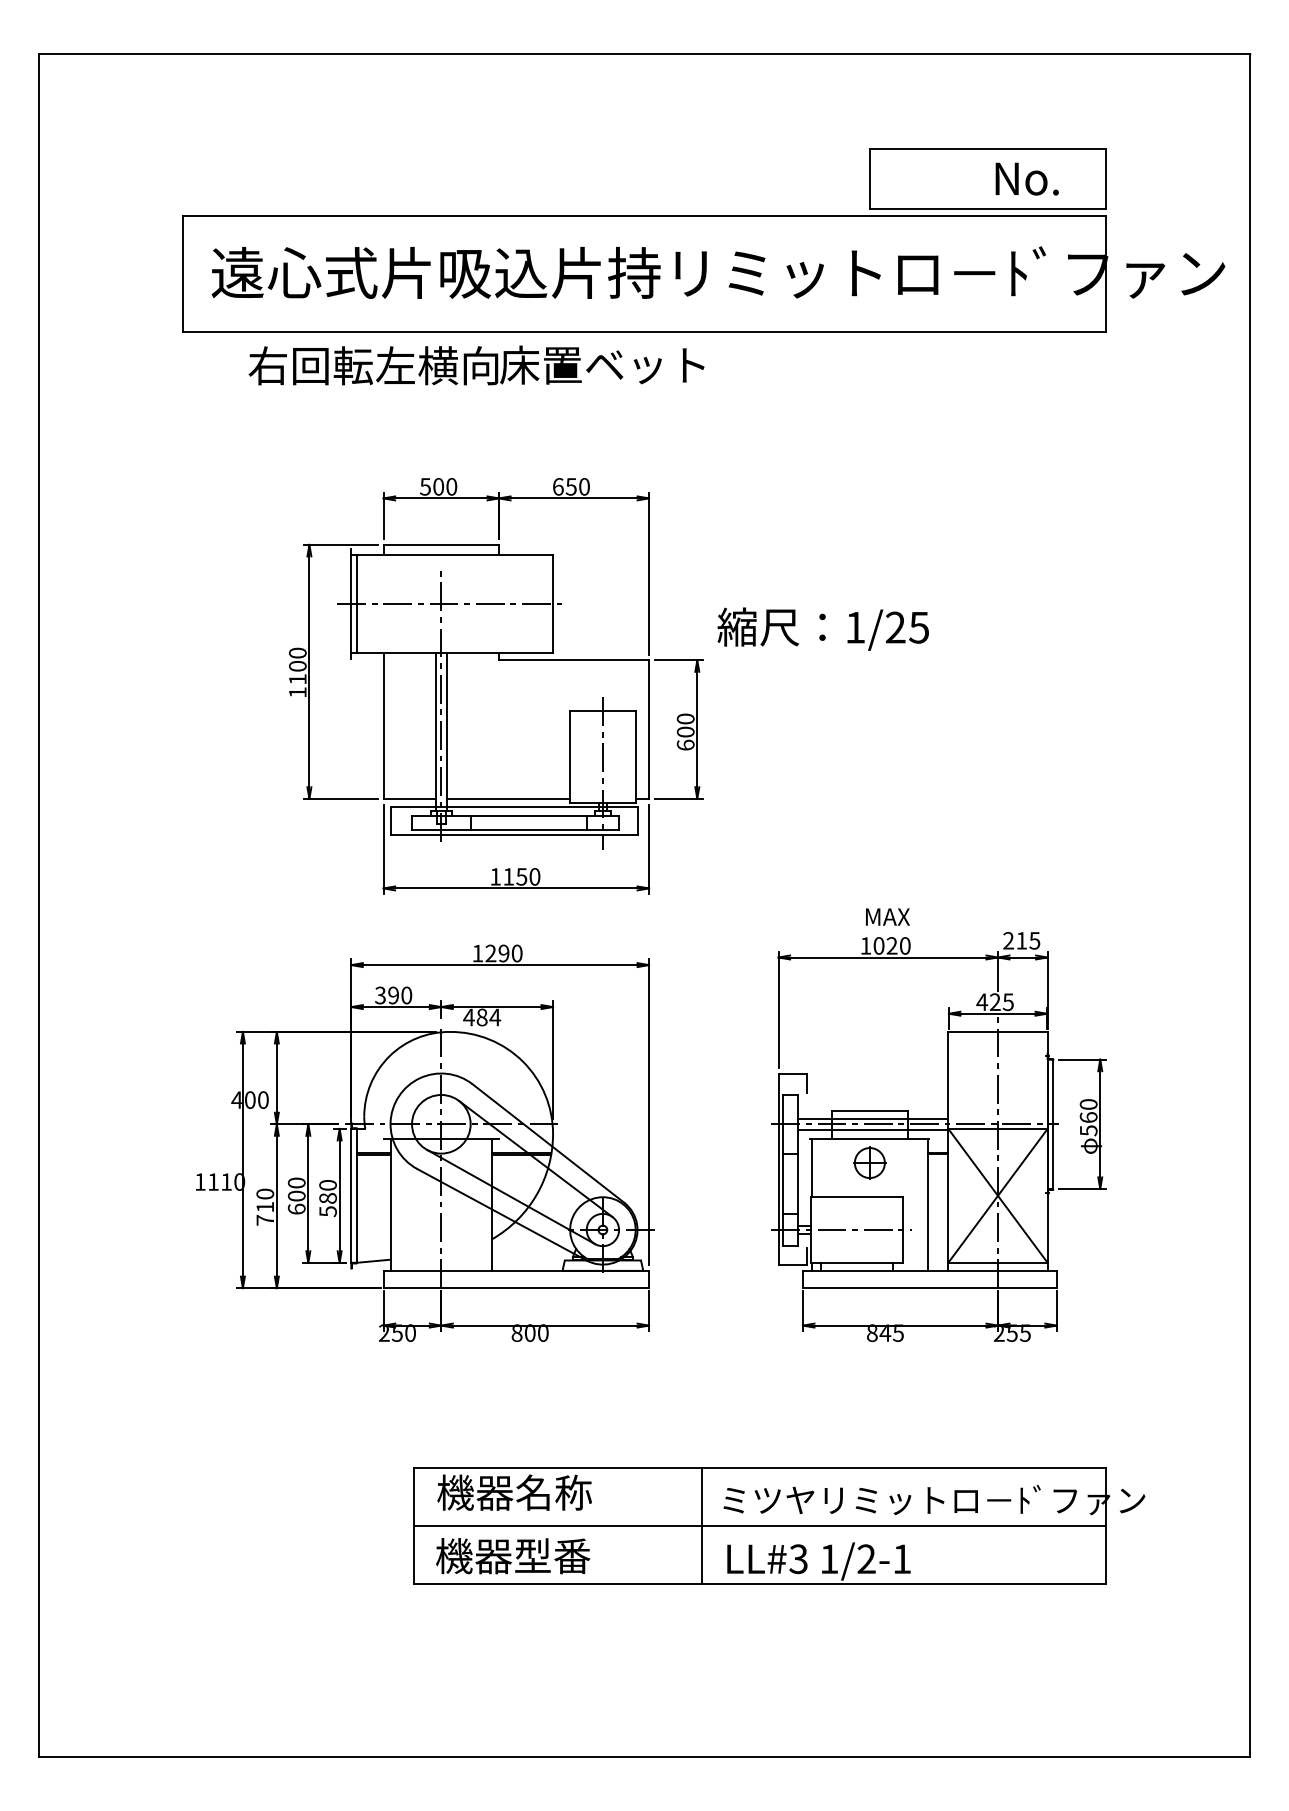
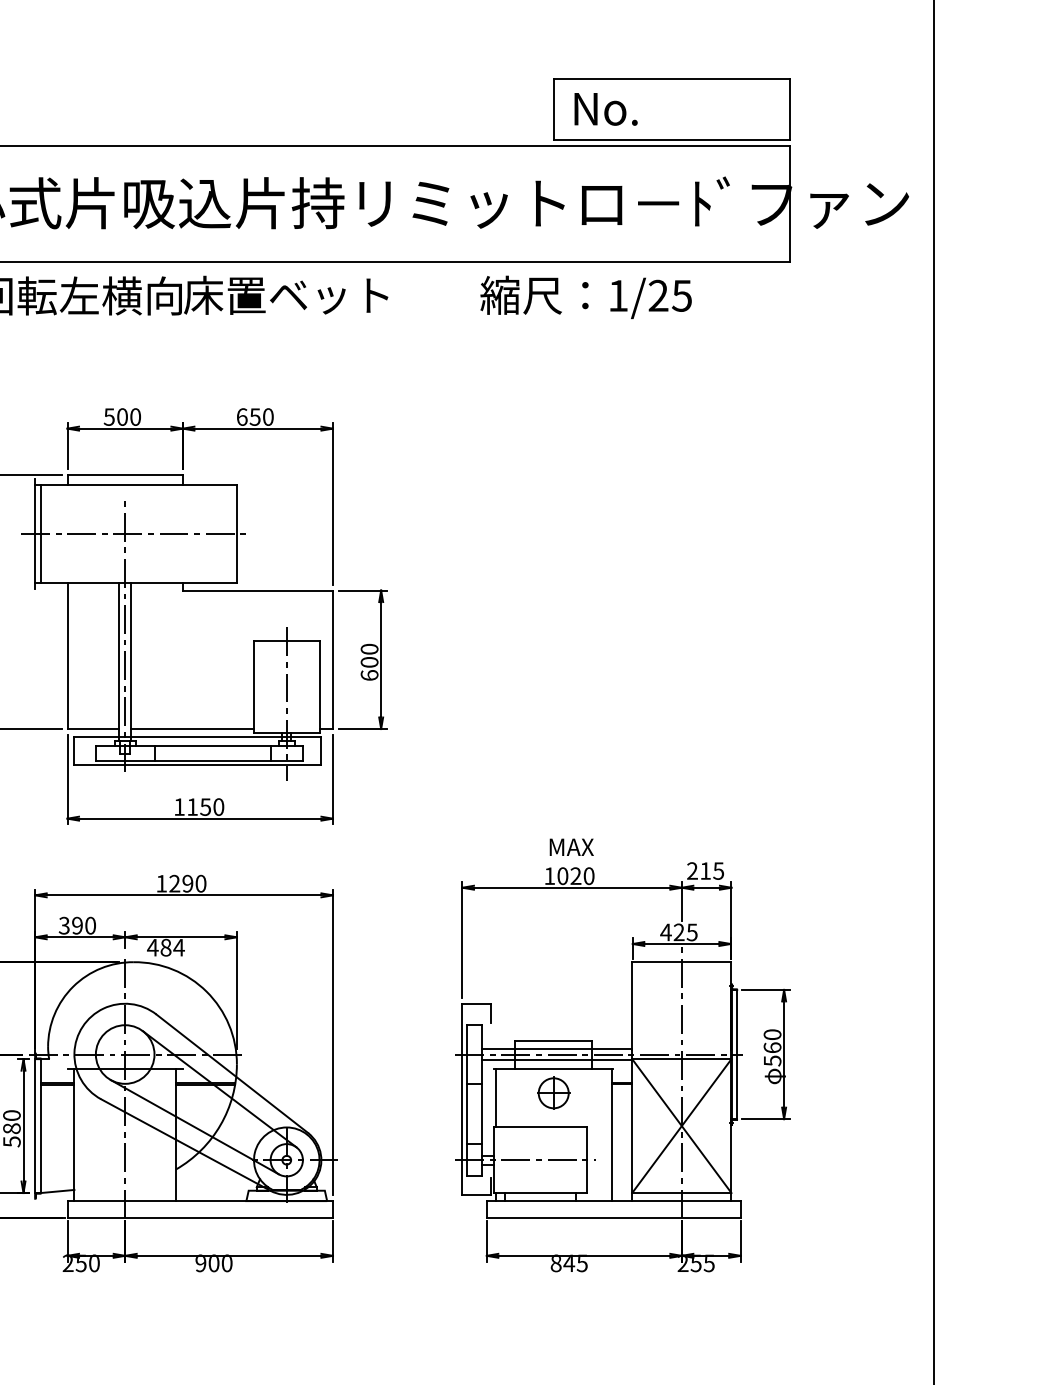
text: (1026, 178) -> (605, 108), moved
text: (822, 628) -> (585, 296), moved
text: (516, 1332) -> (200, 1262), 800 -> 900

